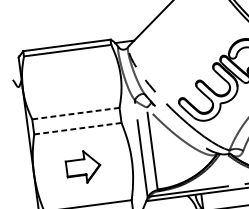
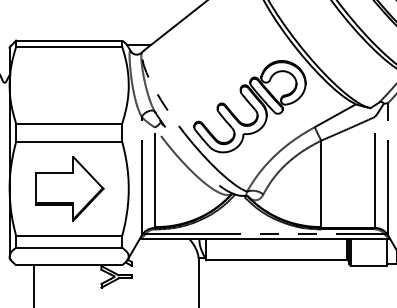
line: (75, 113) -> (68, 123), dashed -> solid
line: (78, 128) -> (69, 141), dashed -> solid
part: (83, 166) -> (69, 188), size x1.67

